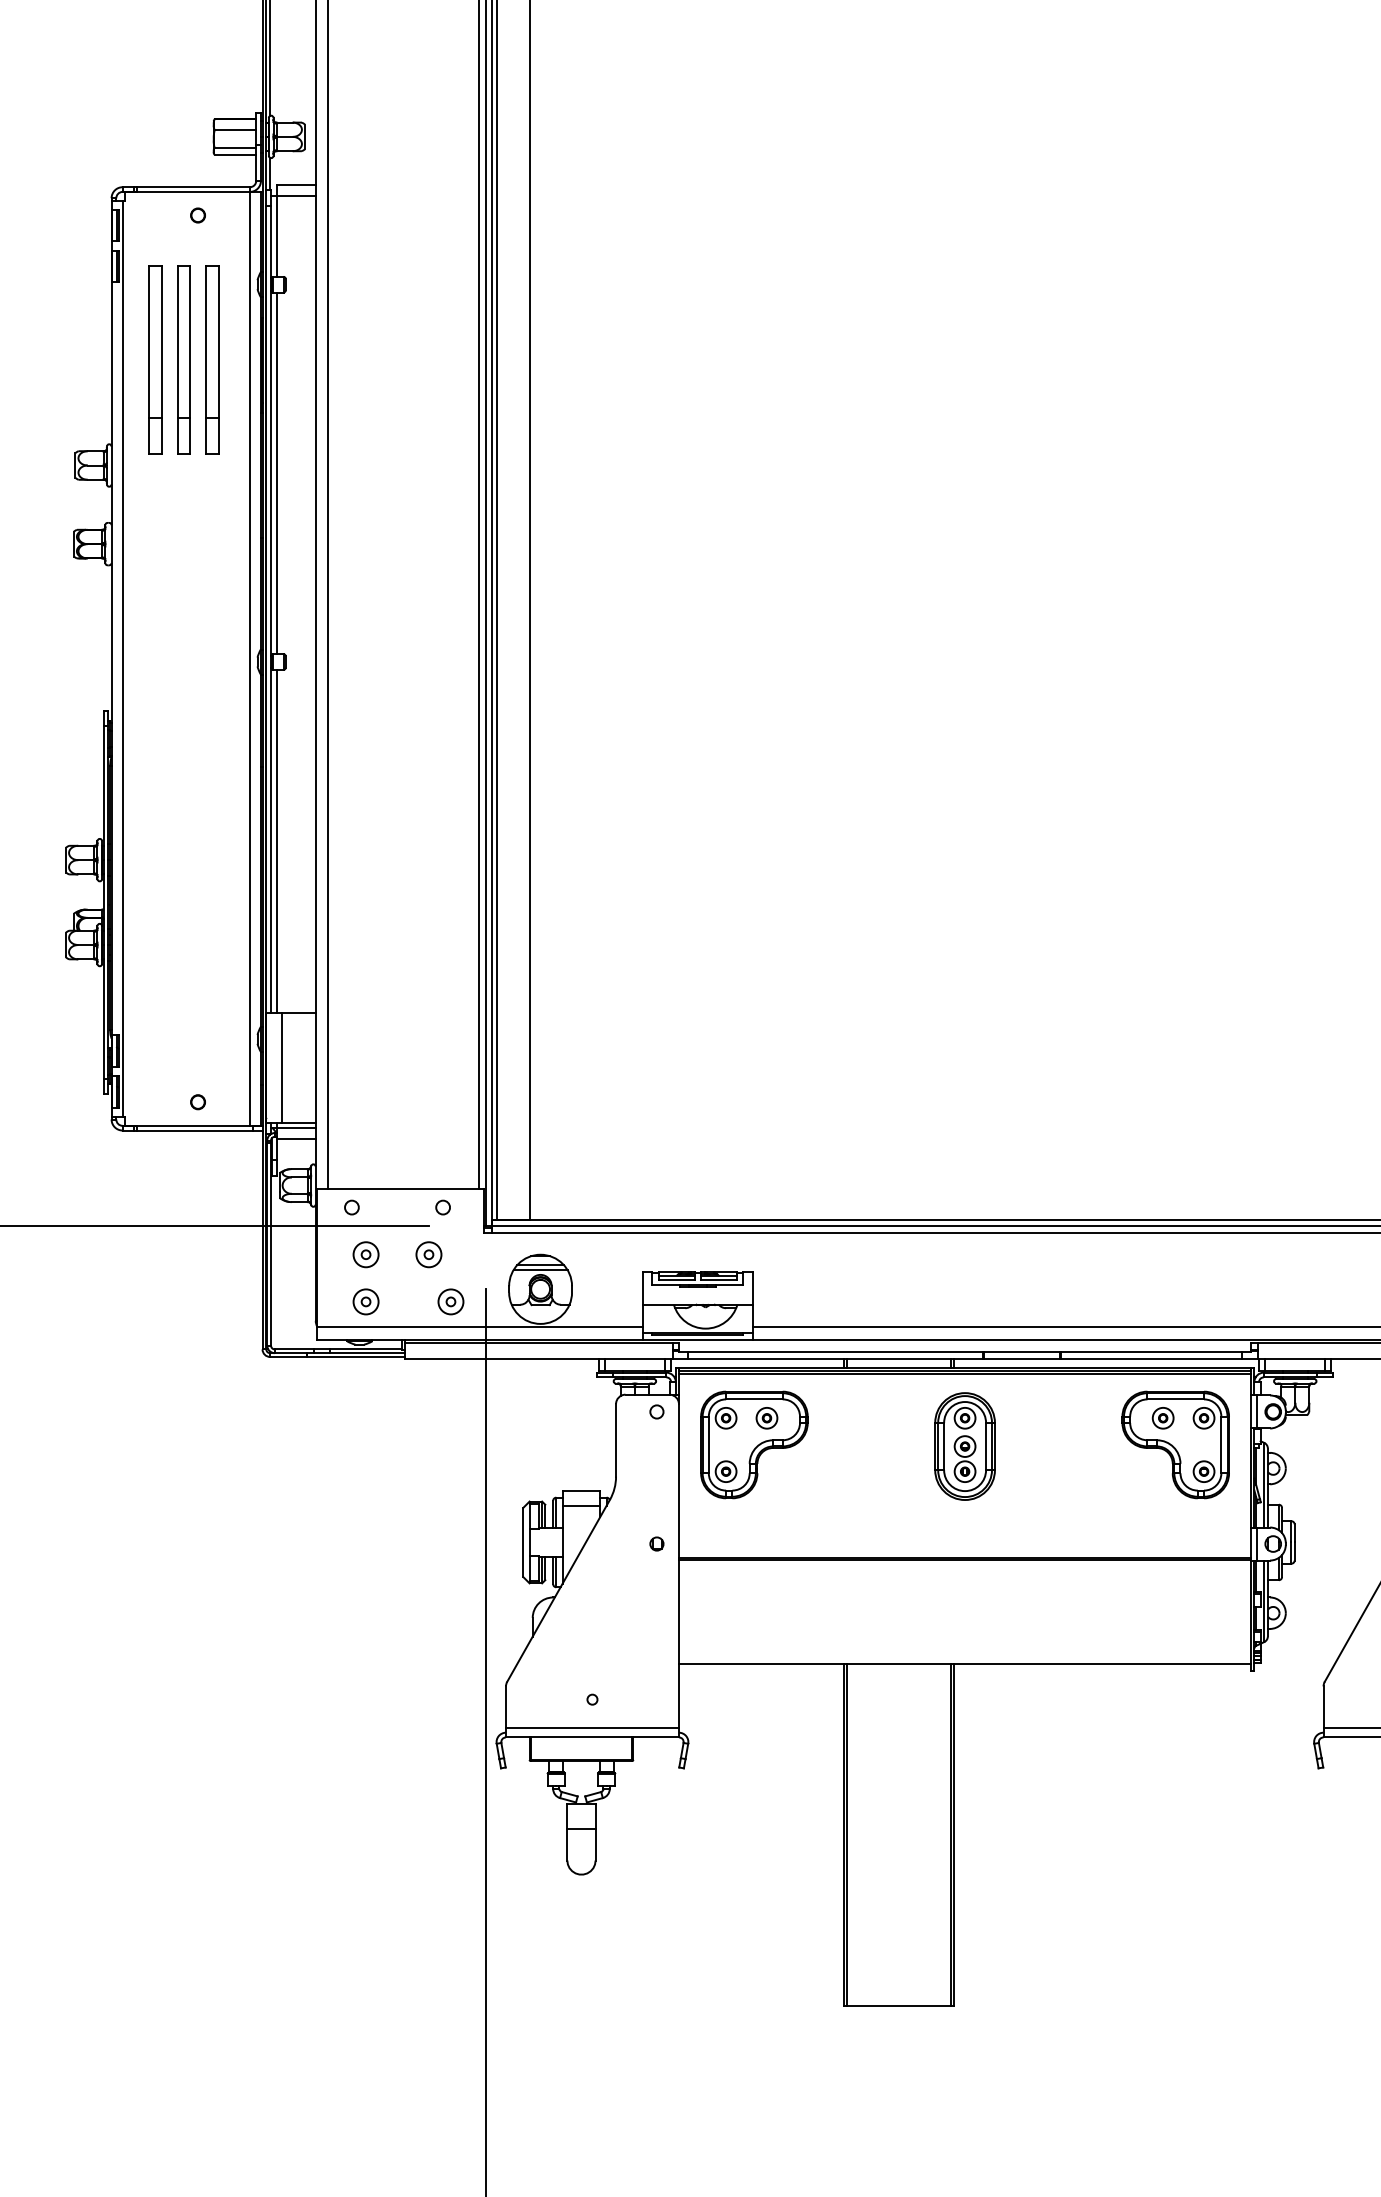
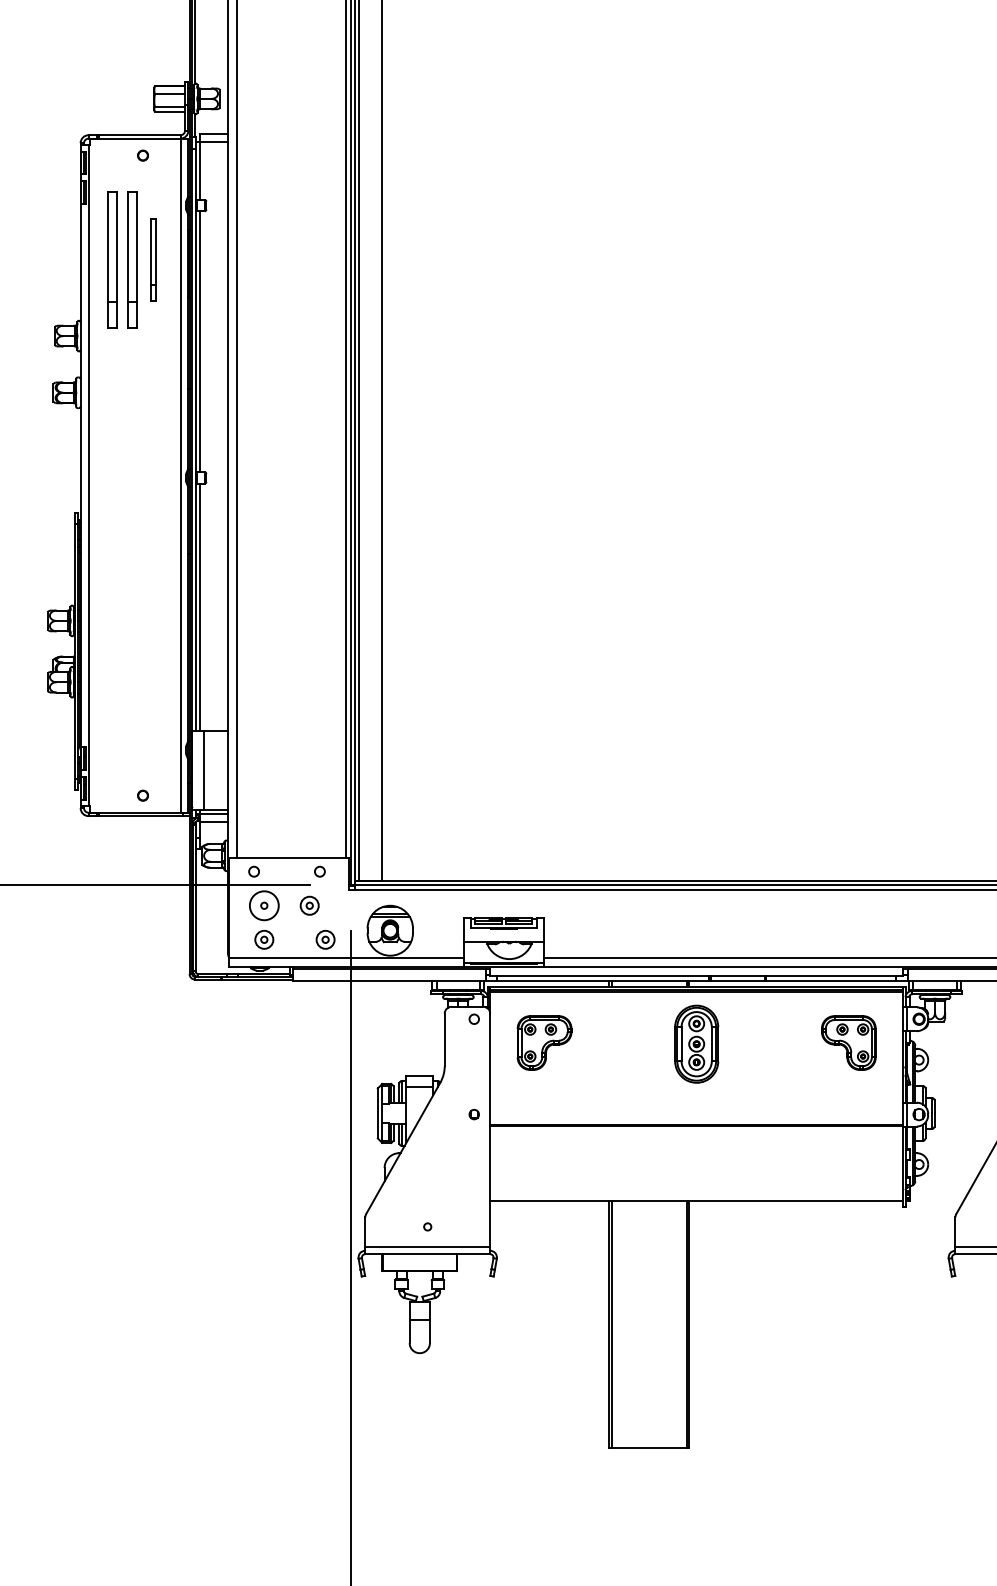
part: (212, 359) -> (153, 259), size x0.6
circle: (366, 1254) -> (264, 905), size x1.6
part: (754, 1444) -> (544, 1042), size x0.7
part: (1175, 1444) -> (848, 1042), size x0.7

